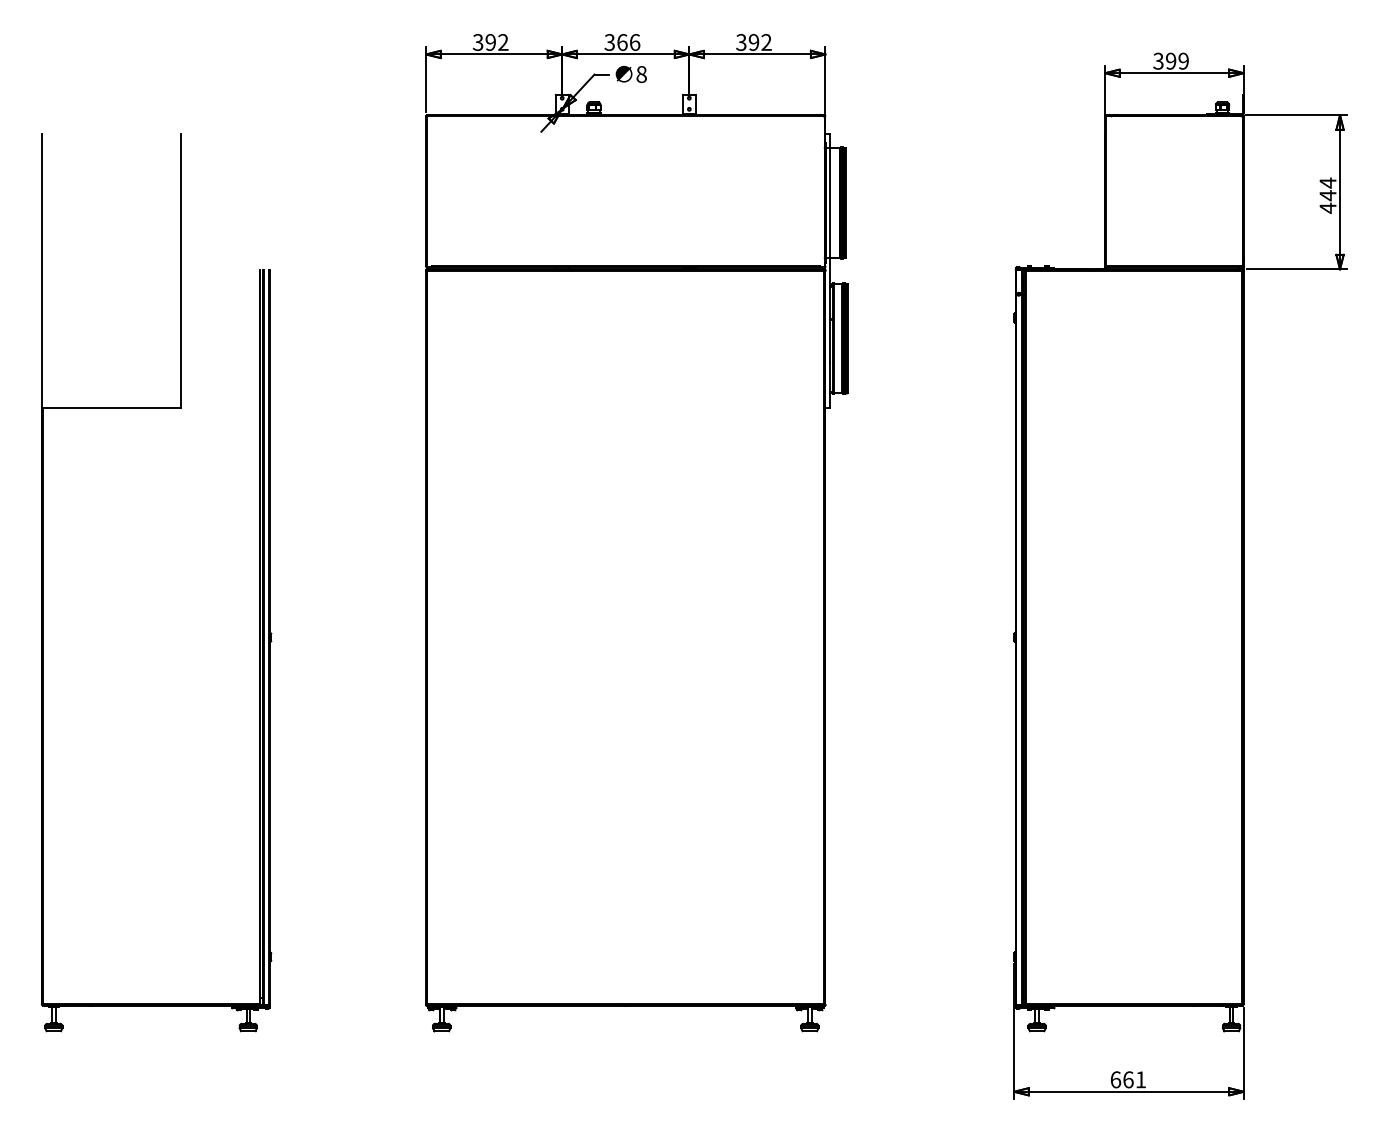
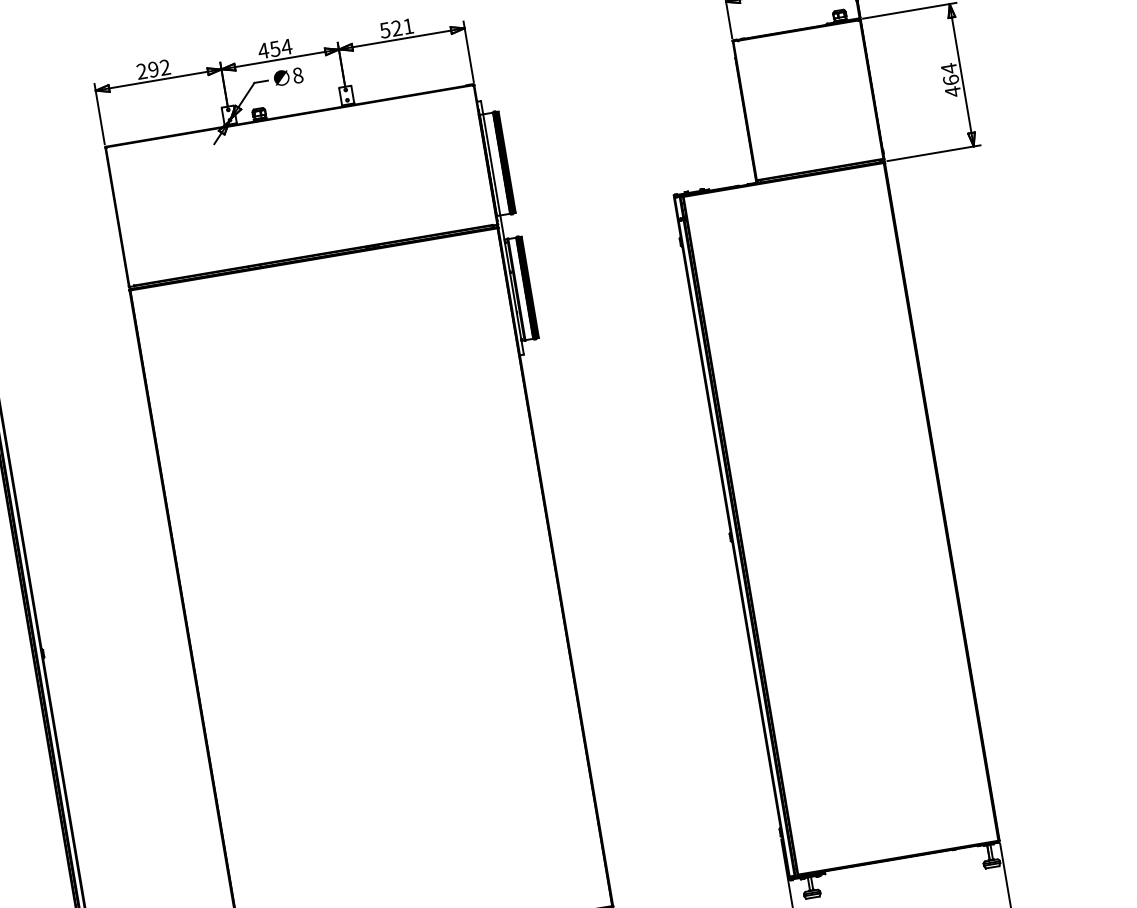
text: (477, 42) -> (141, 71), 392 -> 292
text: (622, 42) -> (275, 48), 366 -> 454
text: (753, 42) -> (396, 28), 392 -> 521
text: (1327, 195) -> (950, 80), 444 -> 464

